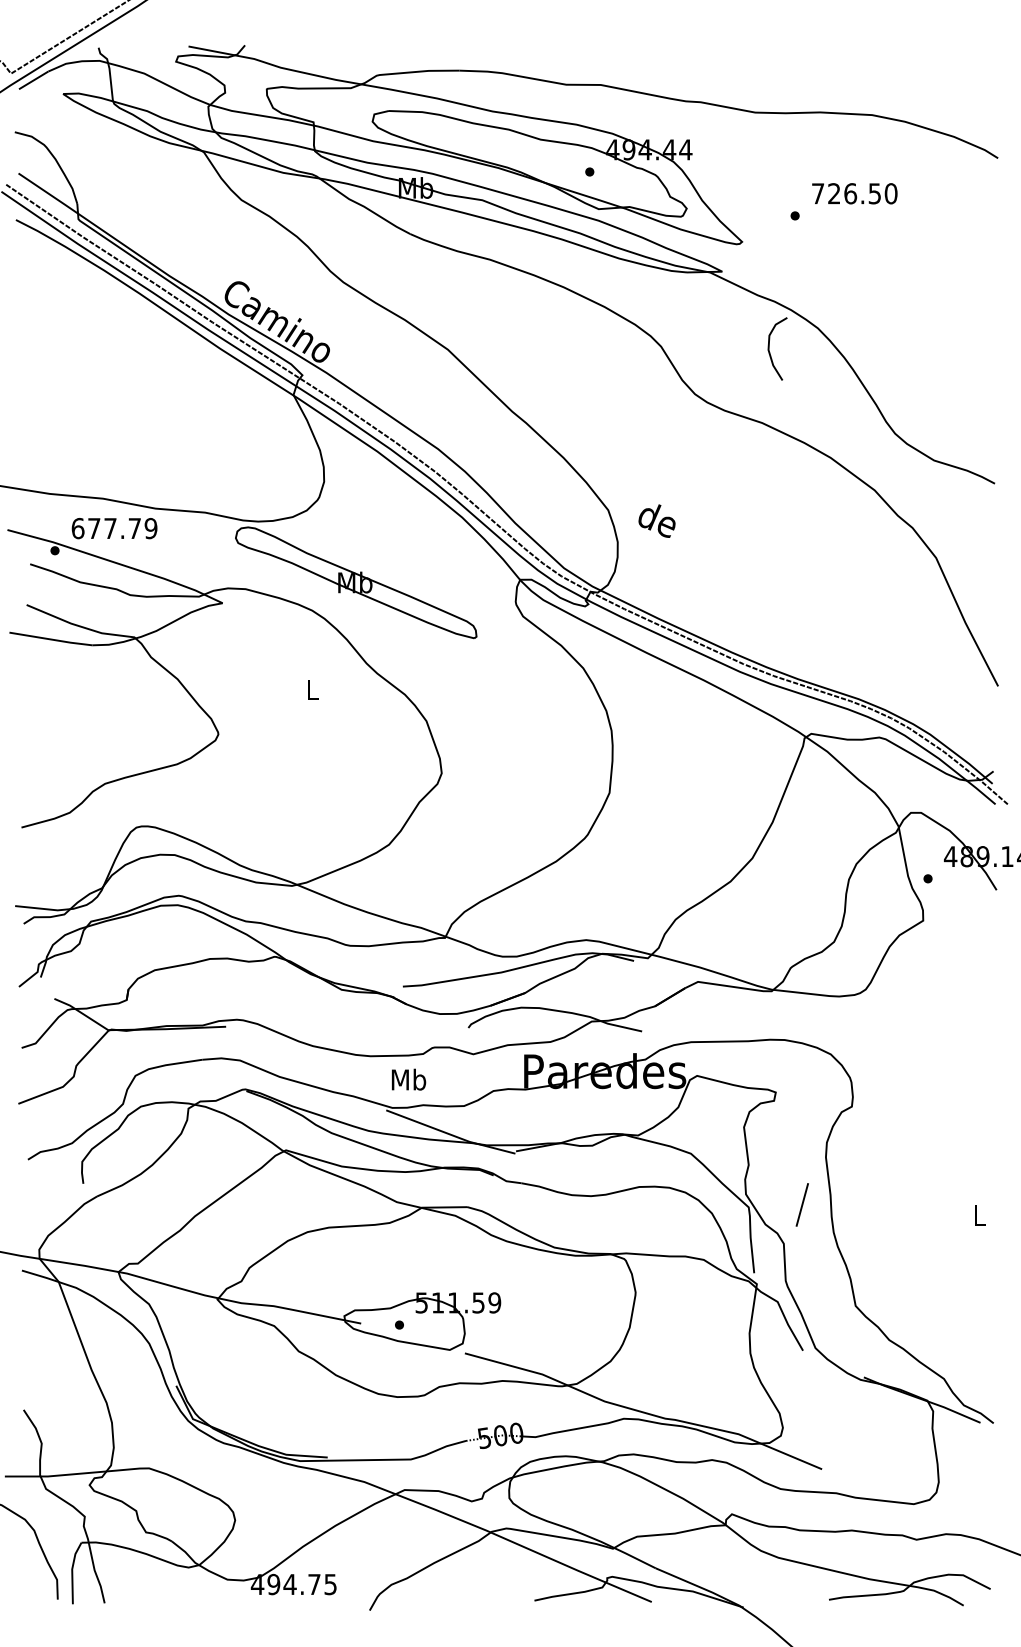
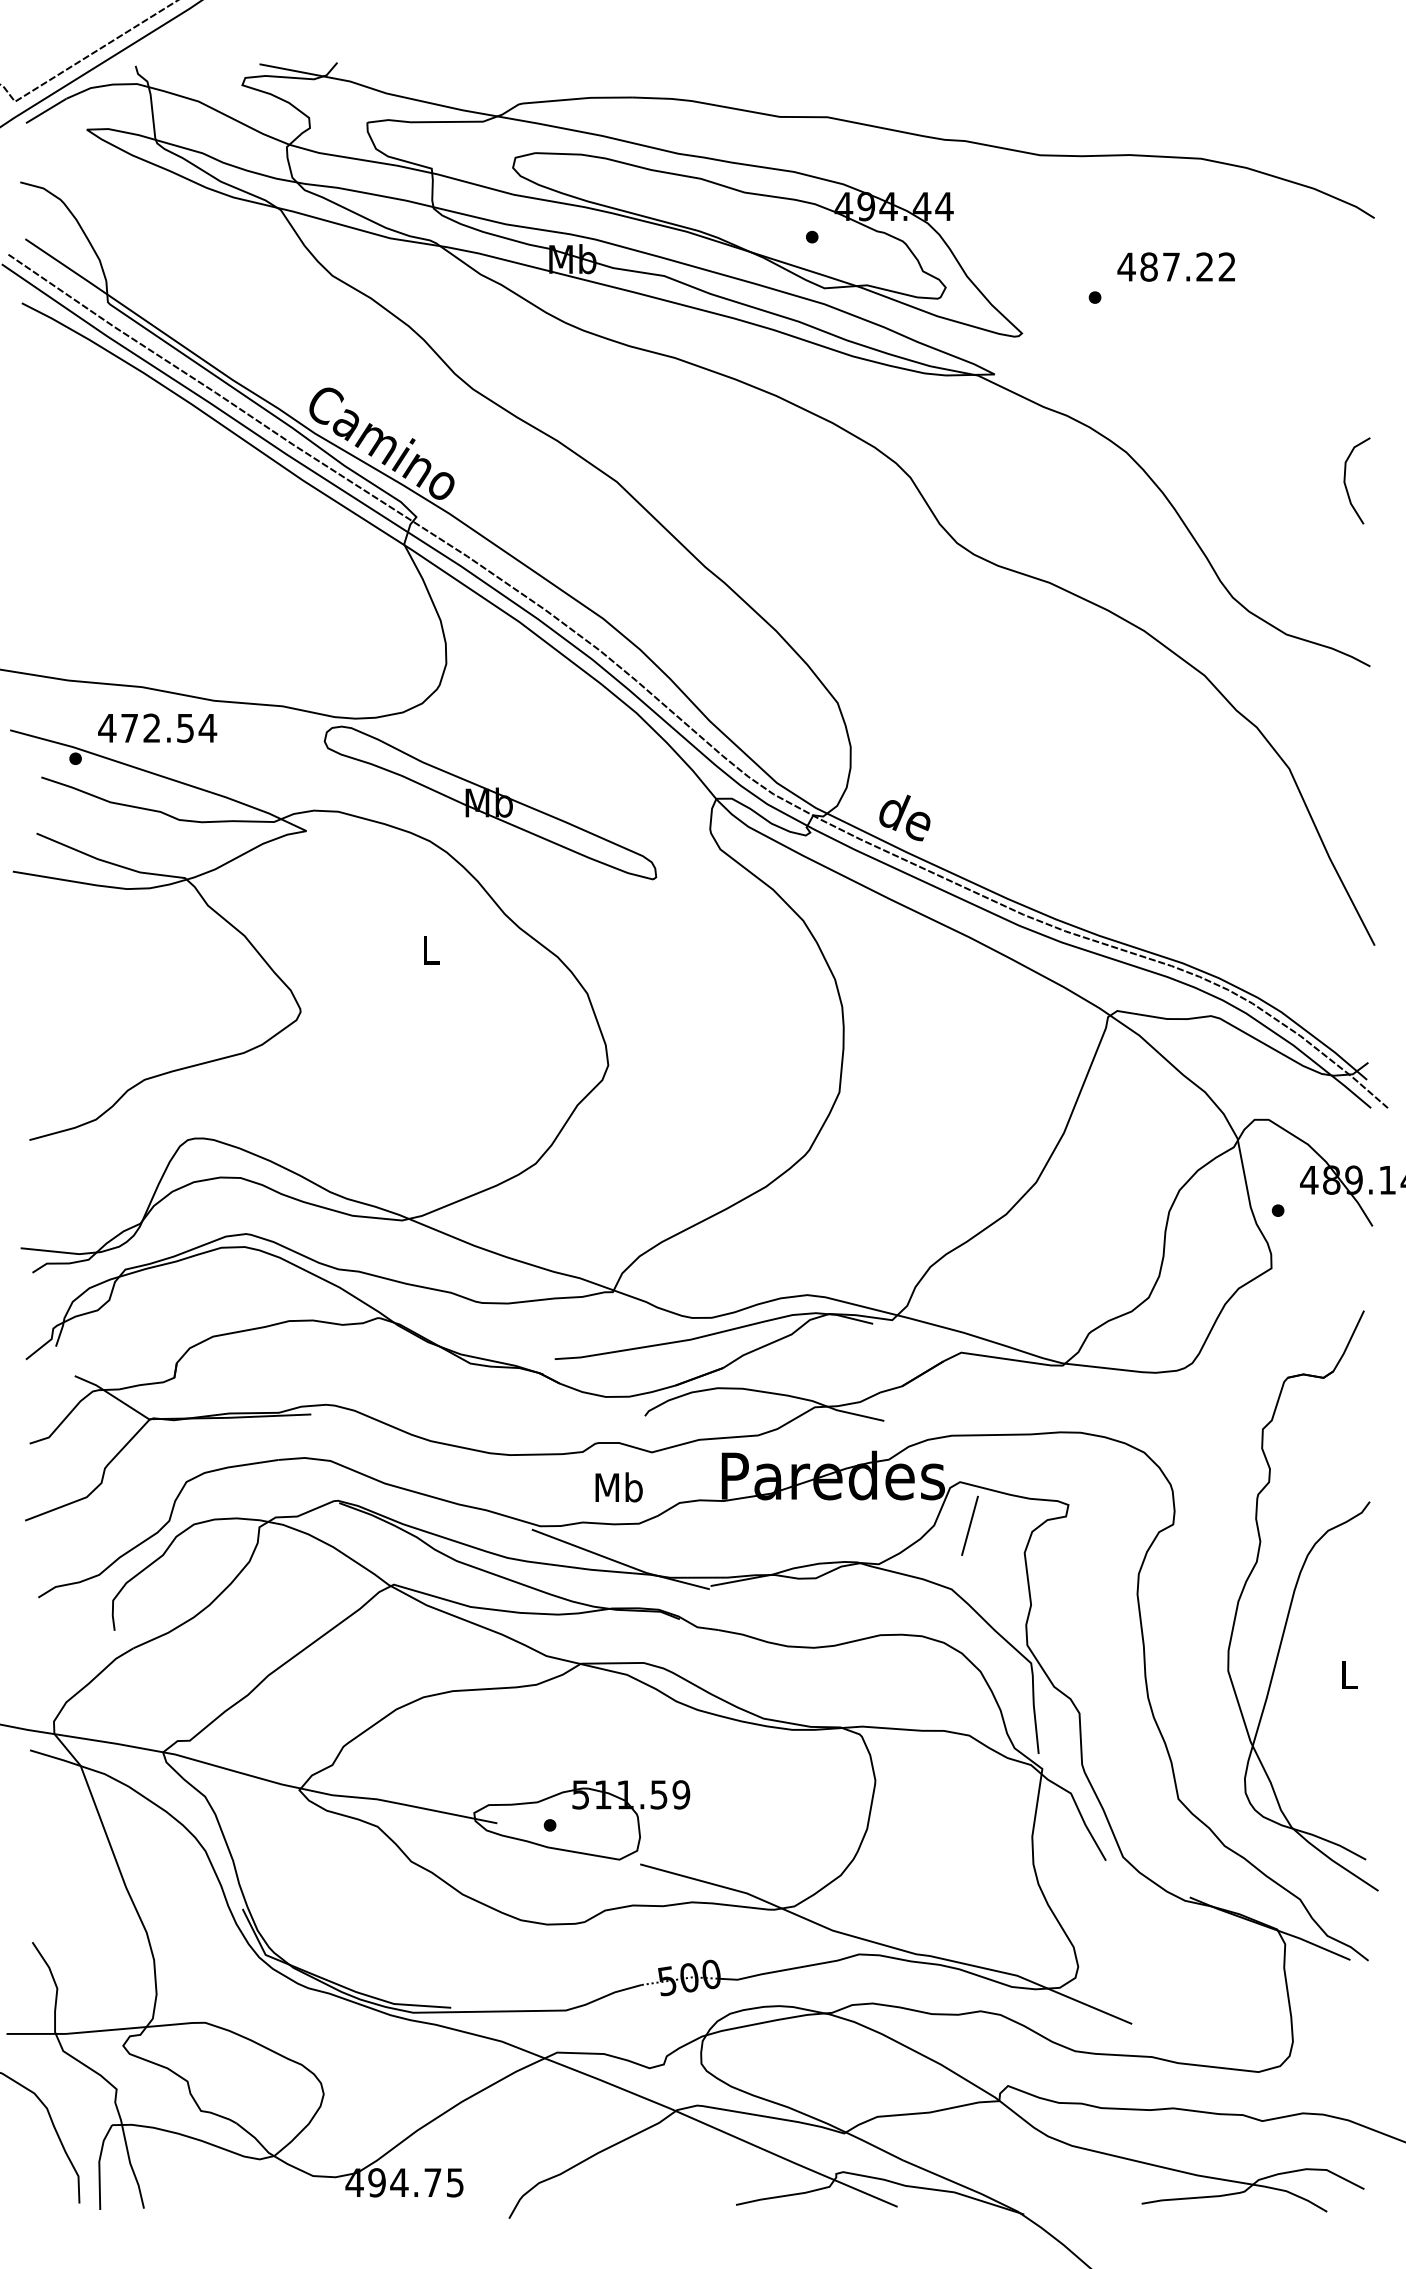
text: (854, 193) -> (1176, 266), 726.50 -> 487.22
curve: (769, 348) -> (1345, 480), moved
text: (656, 520) -> (904, 817), moved
text: (114, 528) -> (157, 727), 677.79 -> 472.54
text: (408, 1079) -> (618, 1487), moved
part: (939, 1161) -> (1293, 1599), added
line: (801, 1204) -> (969, 1525), moved

